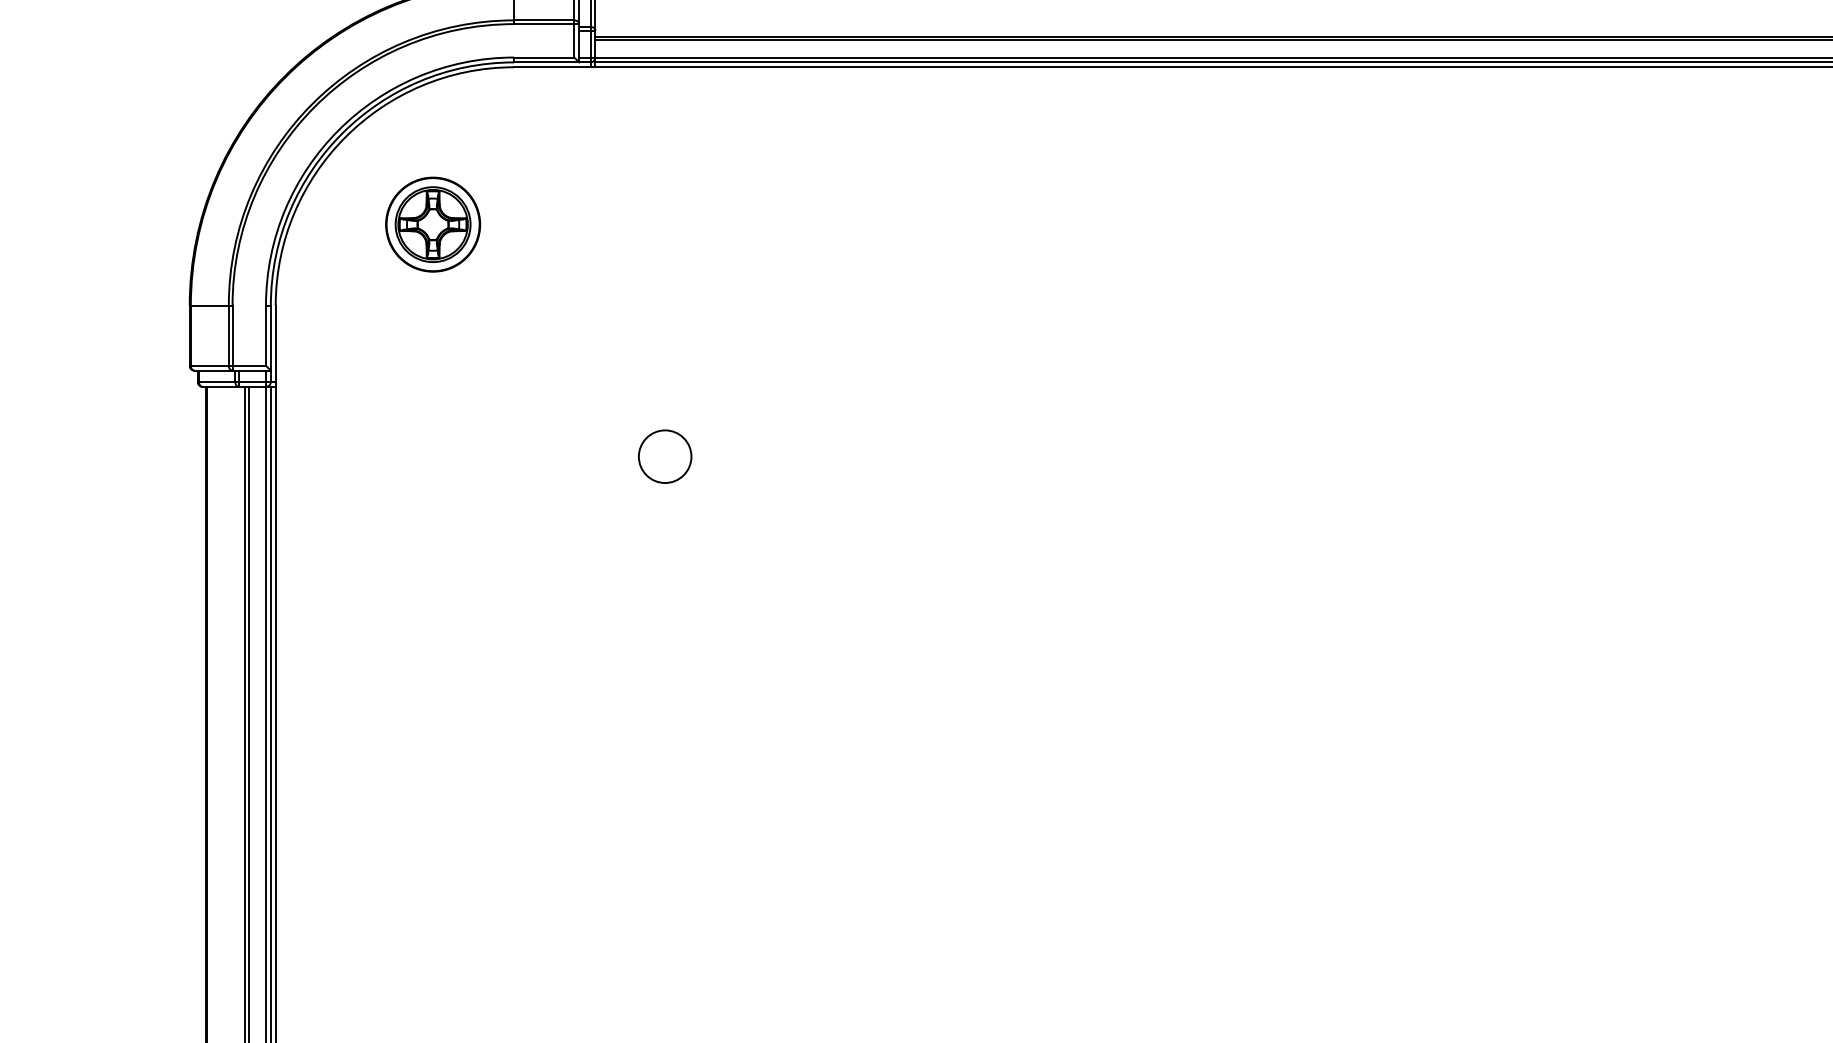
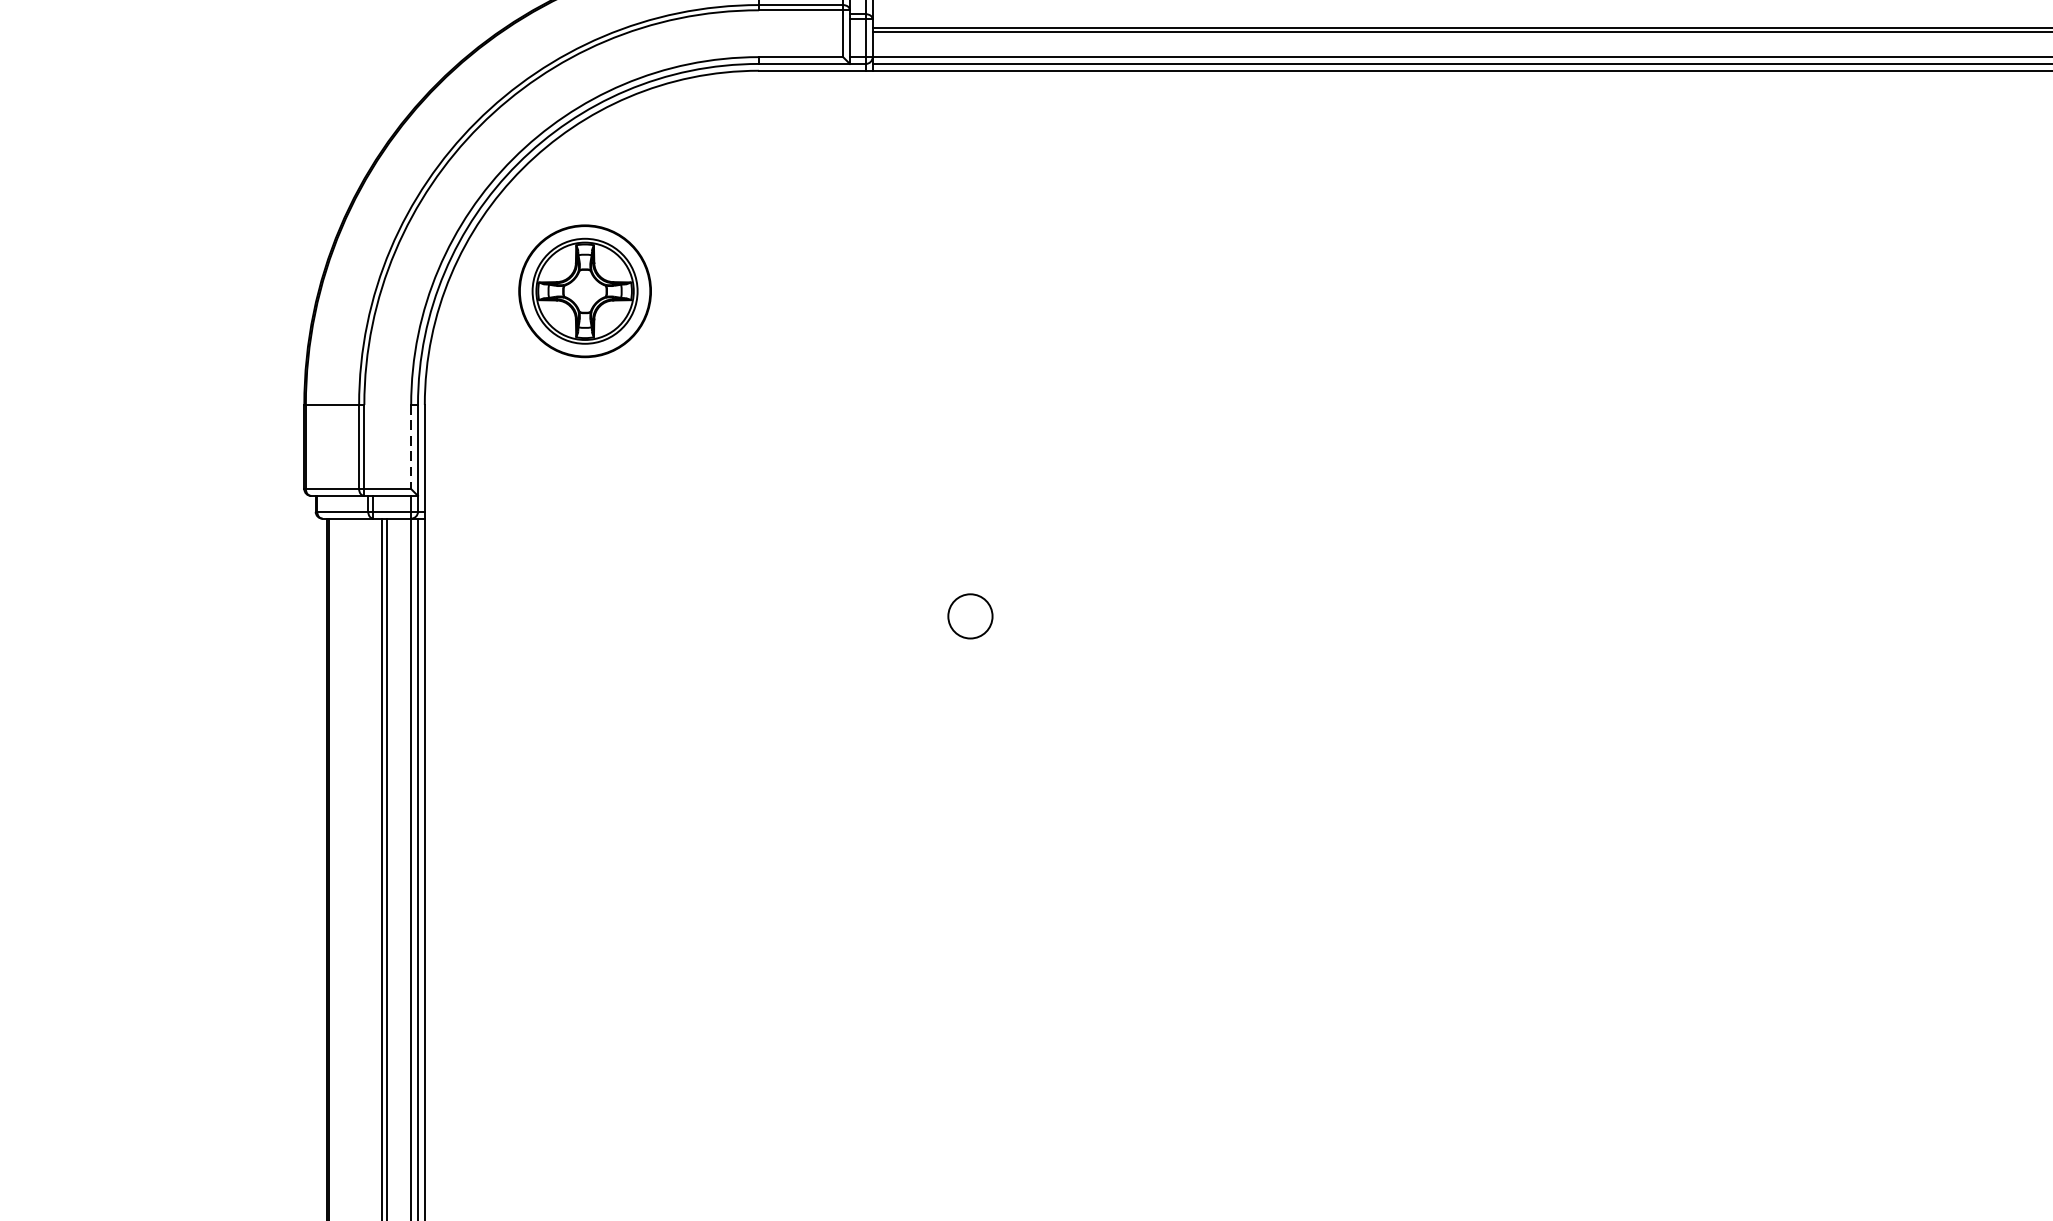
part: (433, 224) -> (585, 291), moved
line: (265, 336) -> (410, 447), solid -> dashed
circle: (664, 456) -> (969, 616), size x0.6

